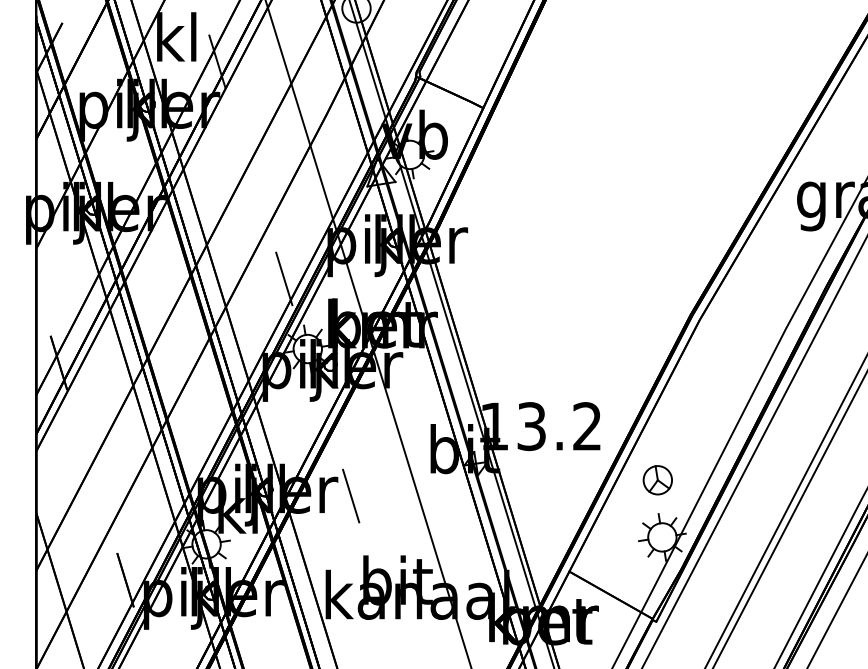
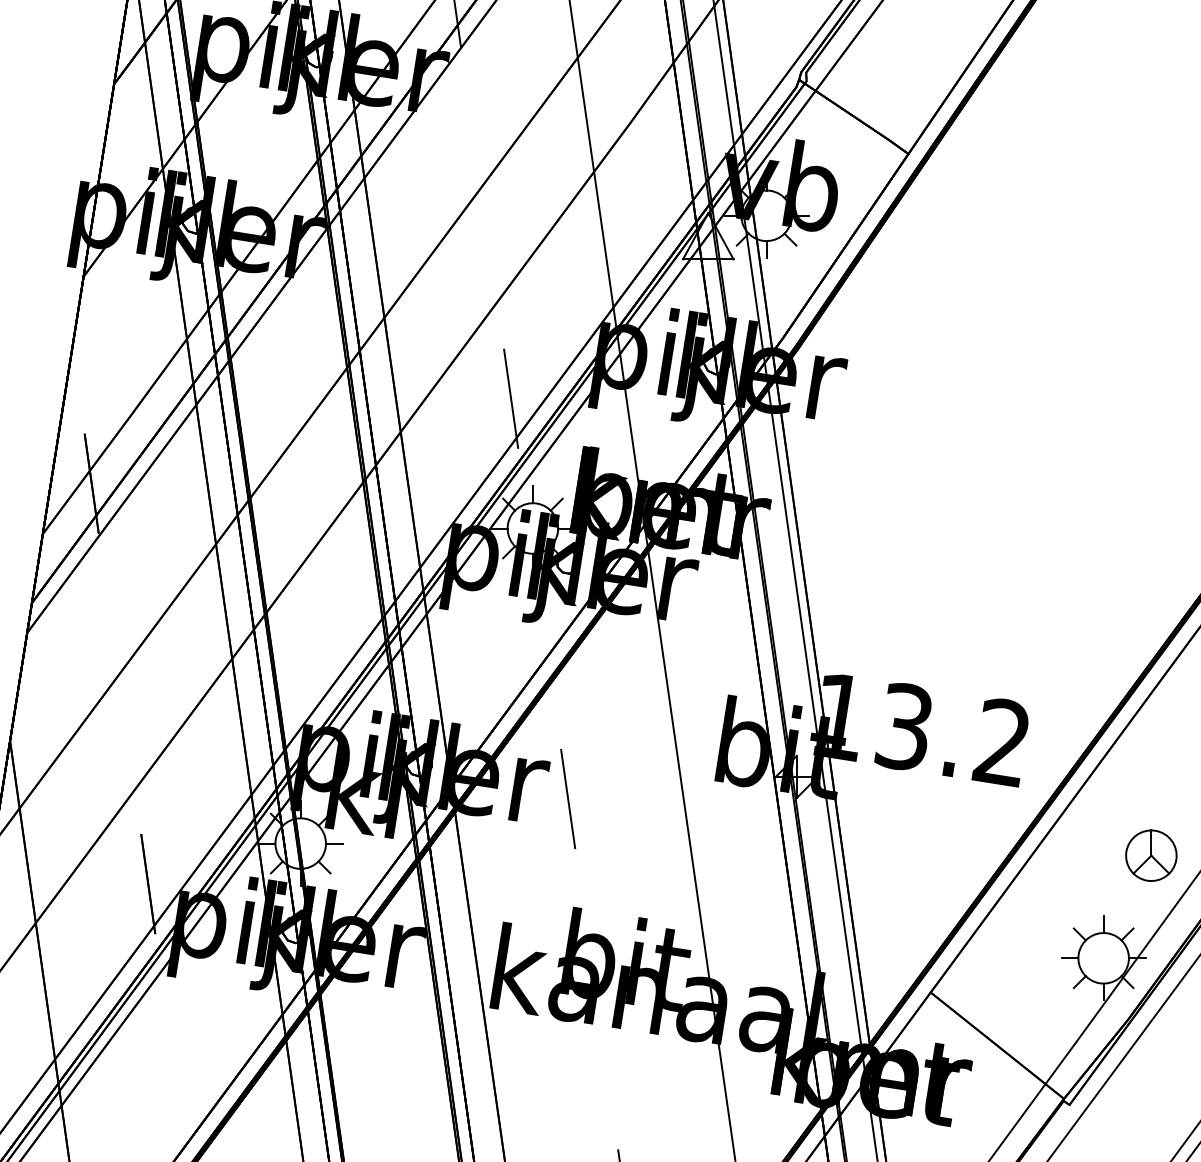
part: (657, 480) -> (1150, 855), moved

